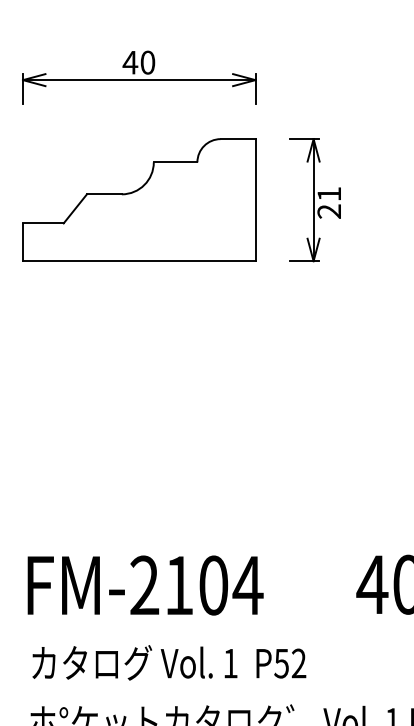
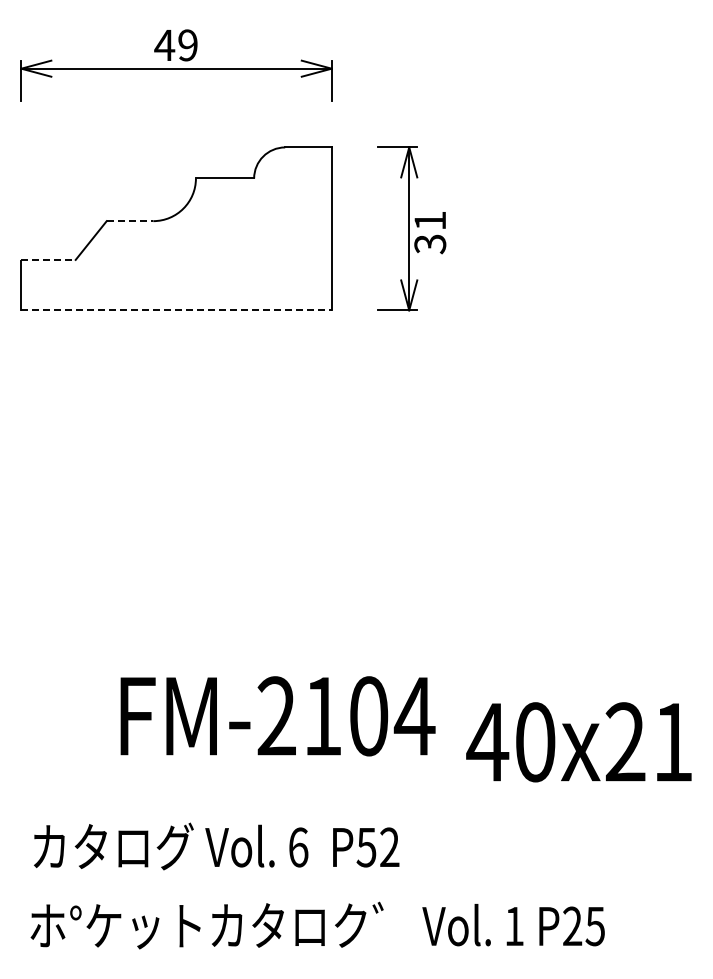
text: (147, 62) -> (187, 45), 40 -> 49
line: (104, 194) -> (130, 221), solid -> dashed
text: (329, 211) -> (430, 244), 21 -> 31
line: (44, 223) -> (49, 259), solid -> dashed
line: (139, 261) -> (177, 310), solid -> dashed
text: (145, 585) -> (277, 716), moved
text: (230, 663) -> (298, 847), 1 -> 6

